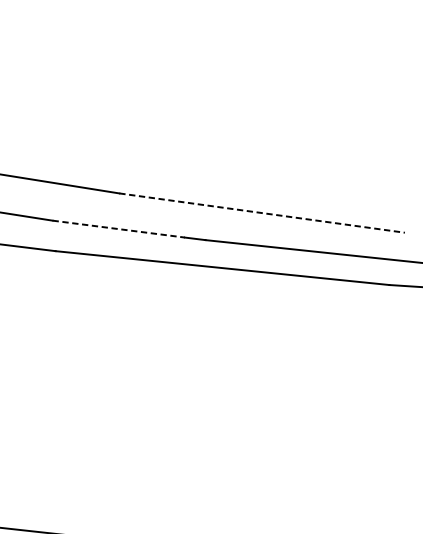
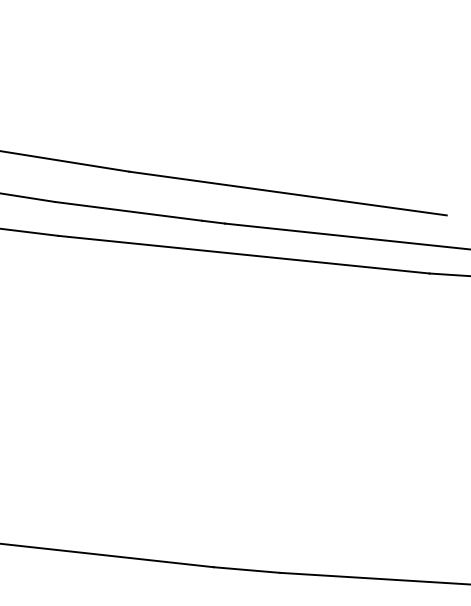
line: (262, 213) -> (288, 193), dashed -> solid
line: (119, 229) -> (129, 211), dashed -> solid

